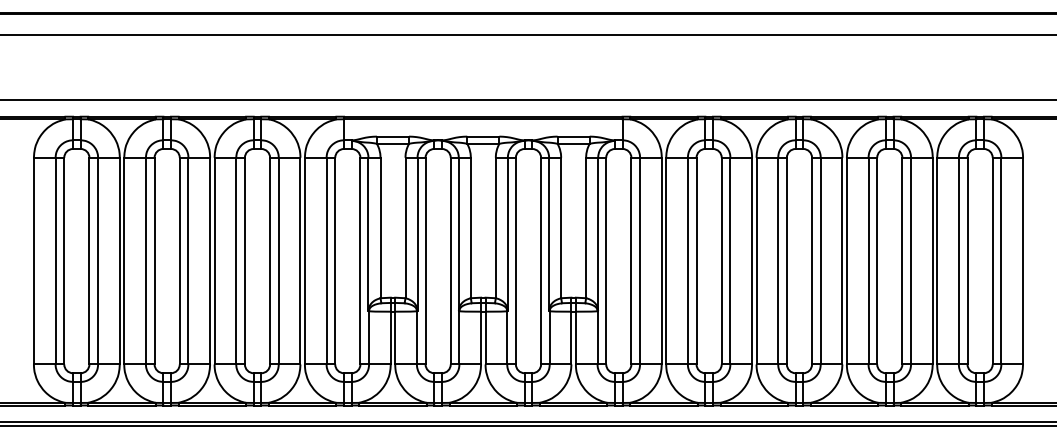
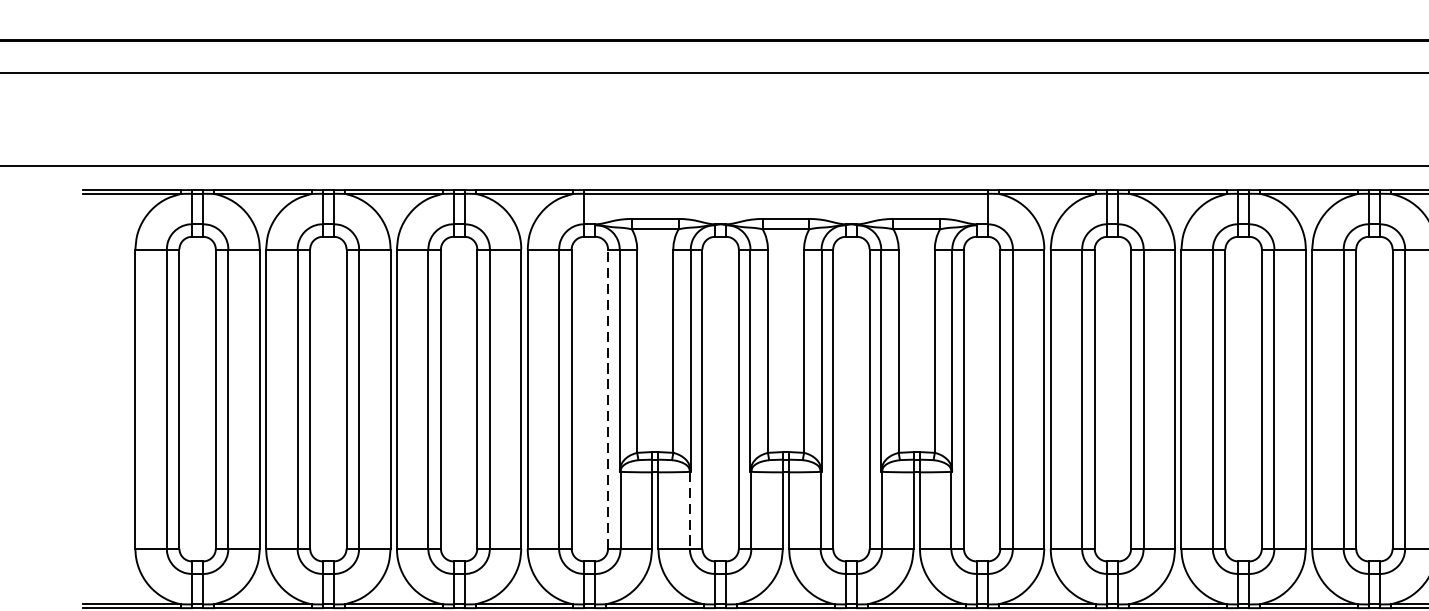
line: (360, 260) -> (608, 398), solid -> dashed
line: (416, 337) -> (689, 509), solid -> dashed

